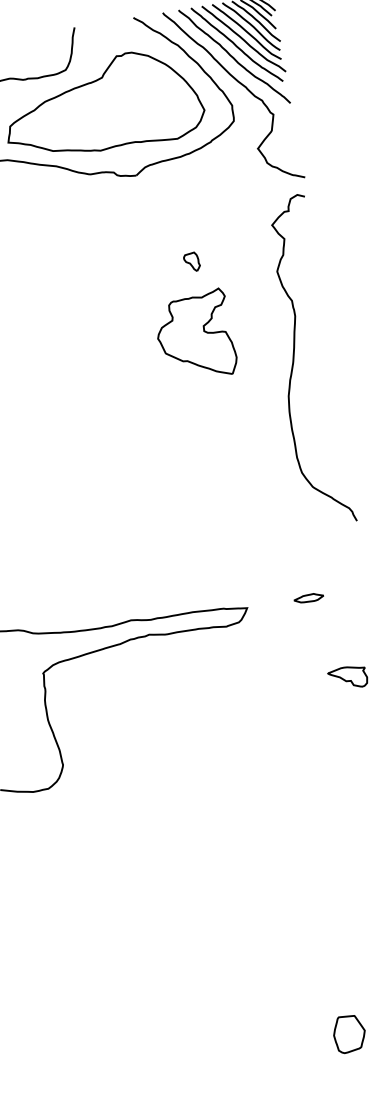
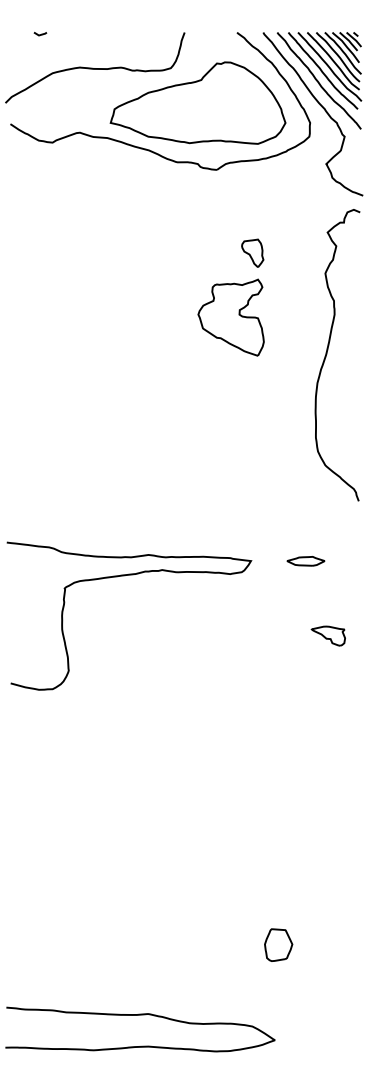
part: (191, 261) -> (252, 252), size x1.67
part: (194, 336) -> (230, 317), moved
part: (308, 598) -> (305, 561), size x1.43

